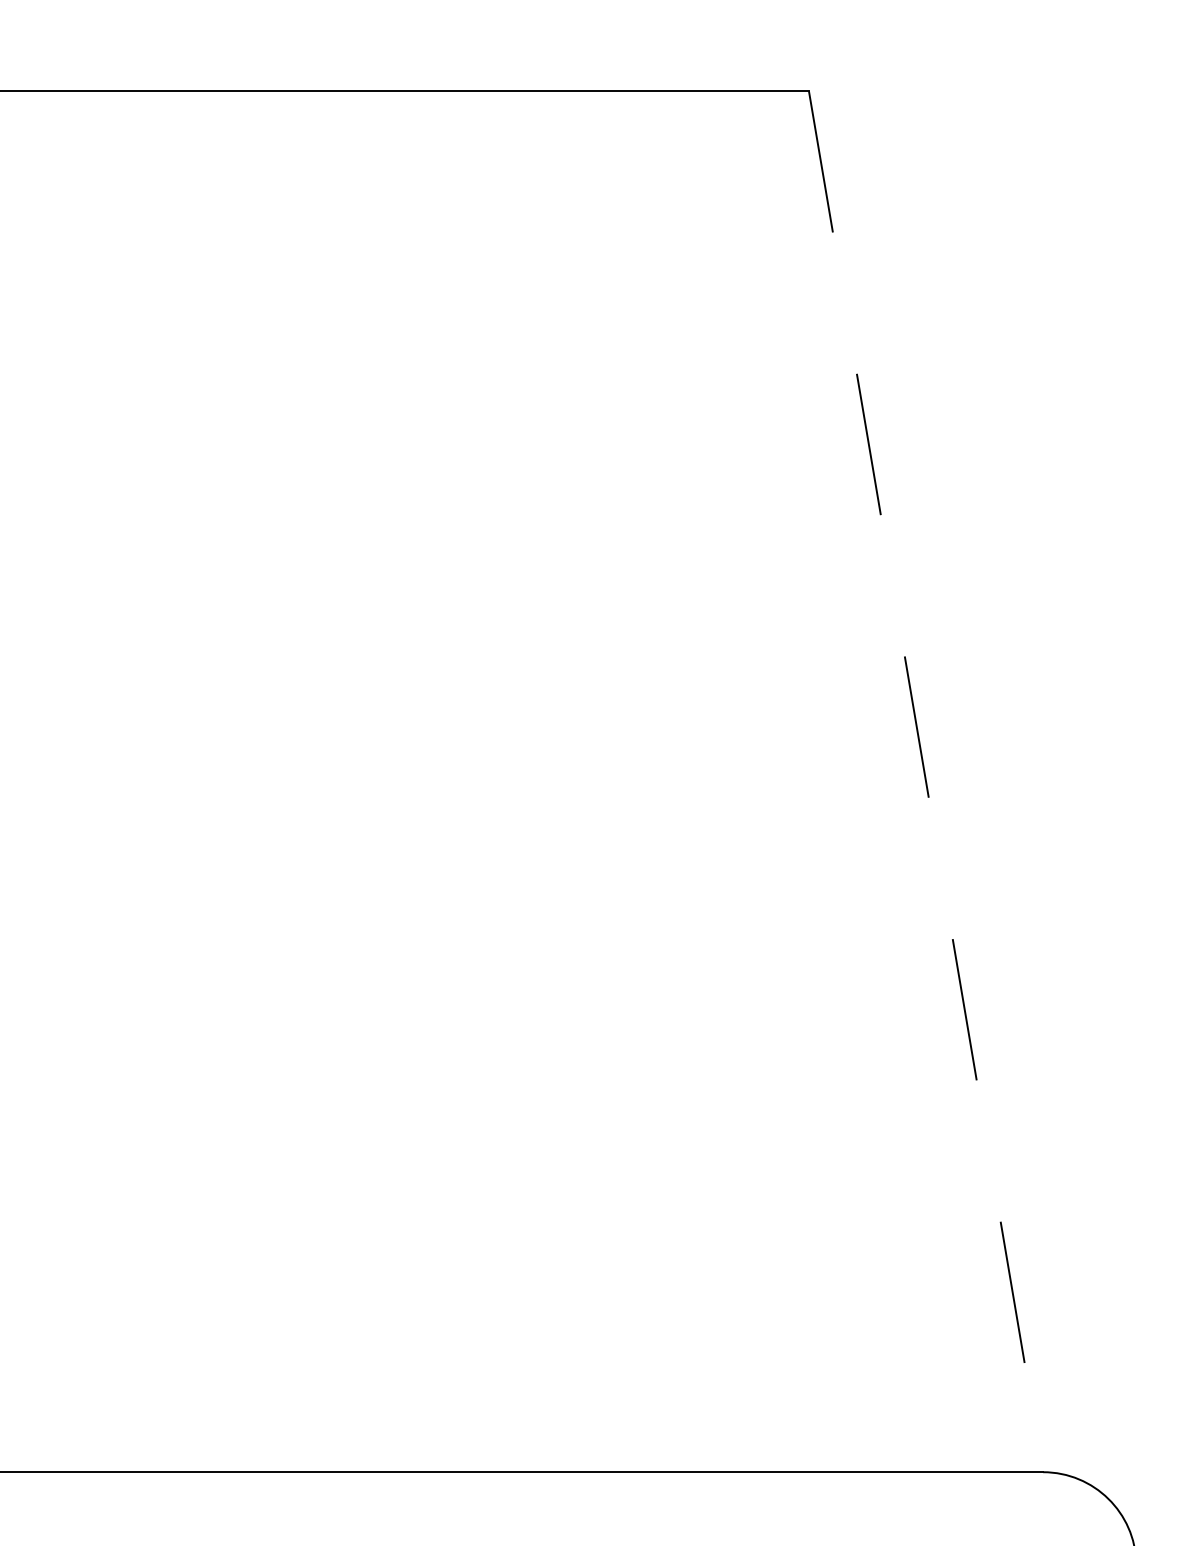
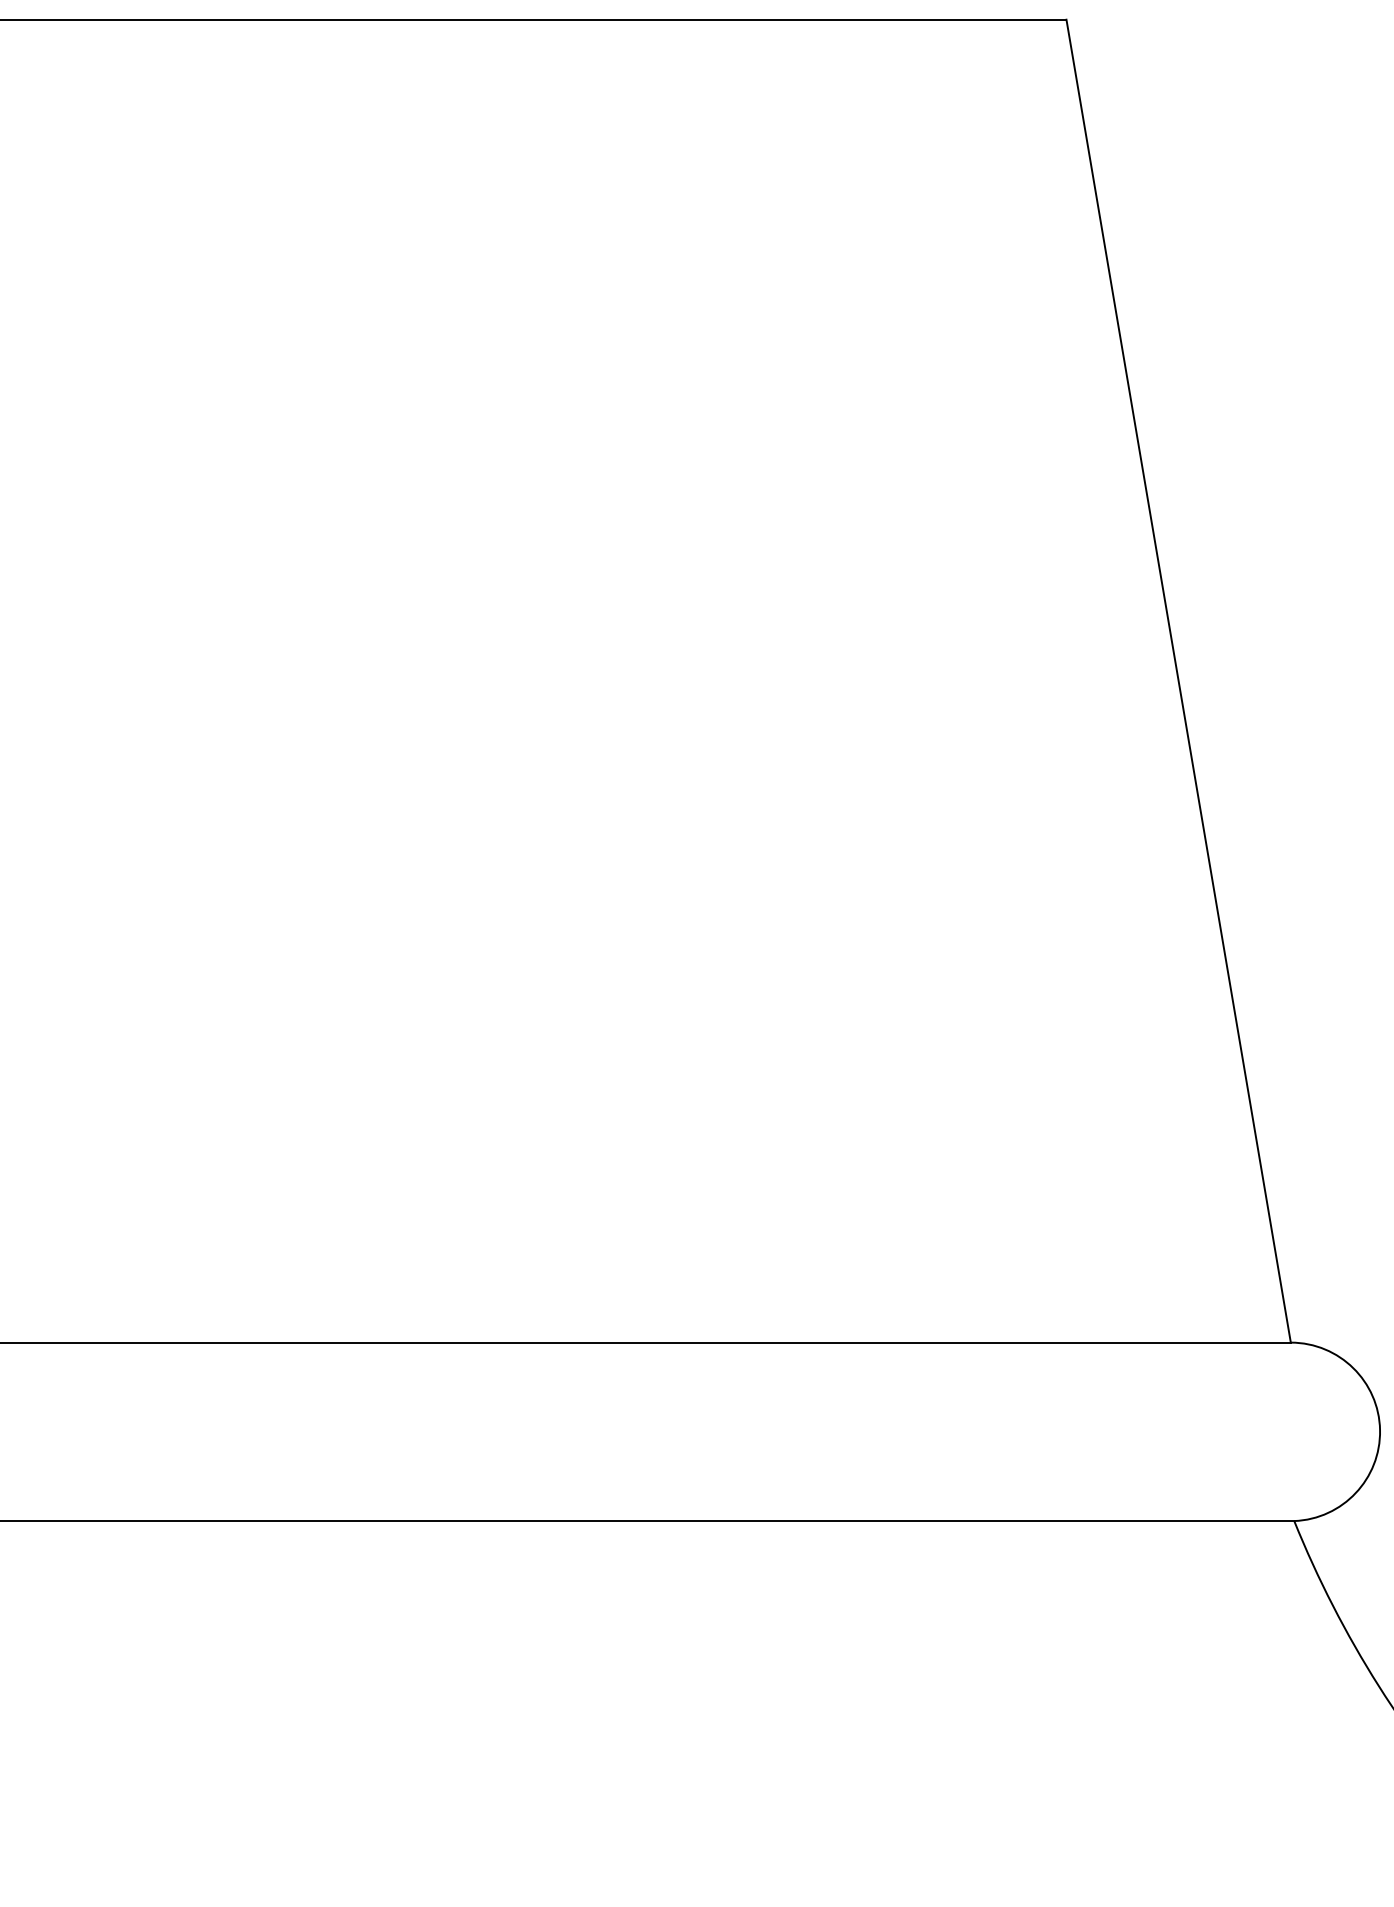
line: (925, 782) -> (1178, 681), dashed -> solid

